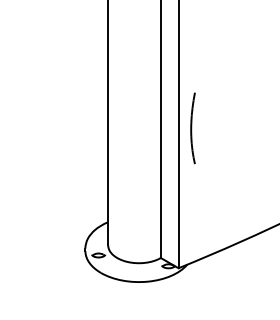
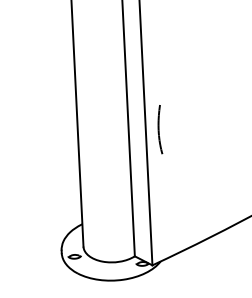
part: (193, 127) -> (160, 128), size x0.71

